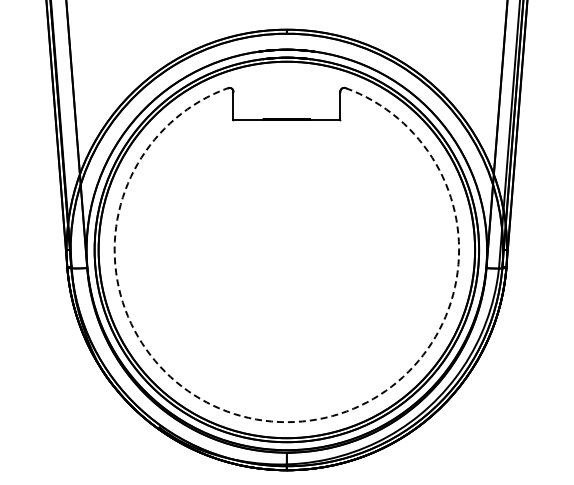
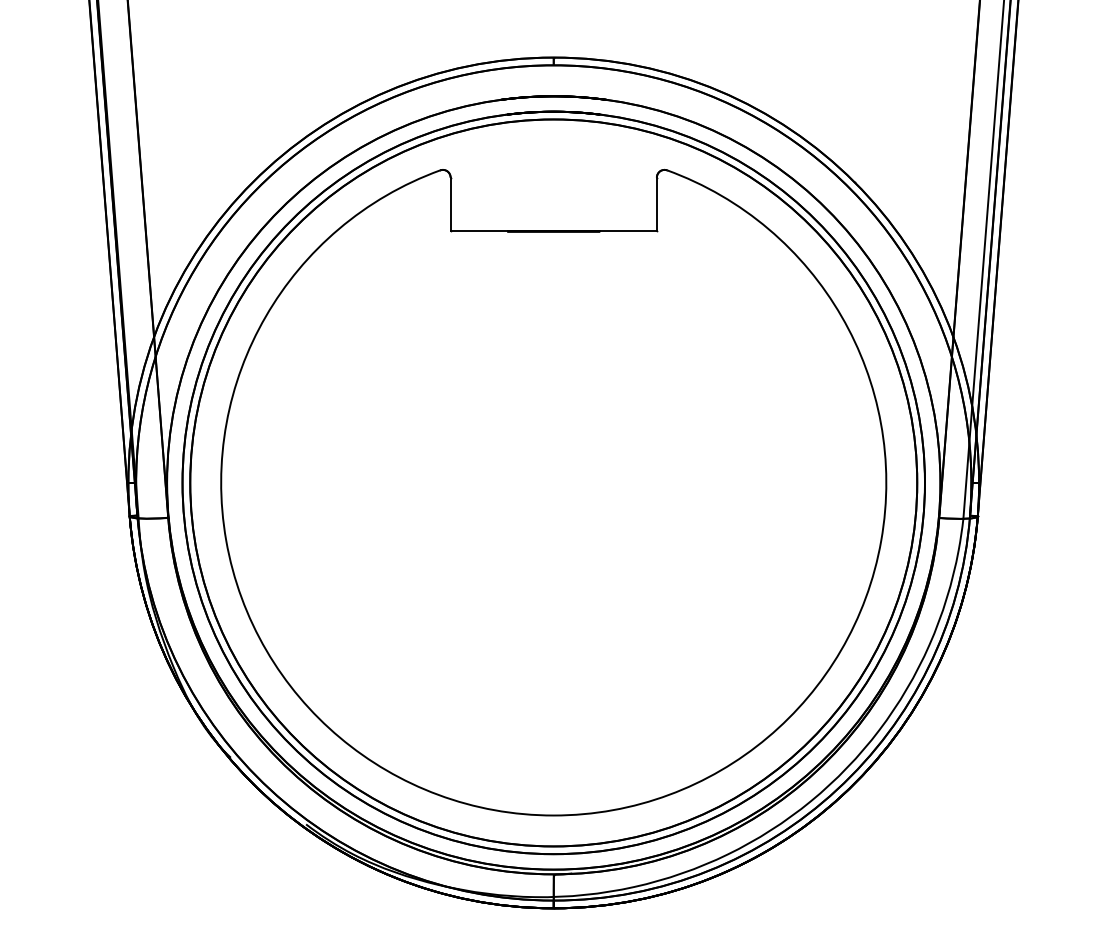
arc: (286, 422) -> (553, 816), dashed -> solid

